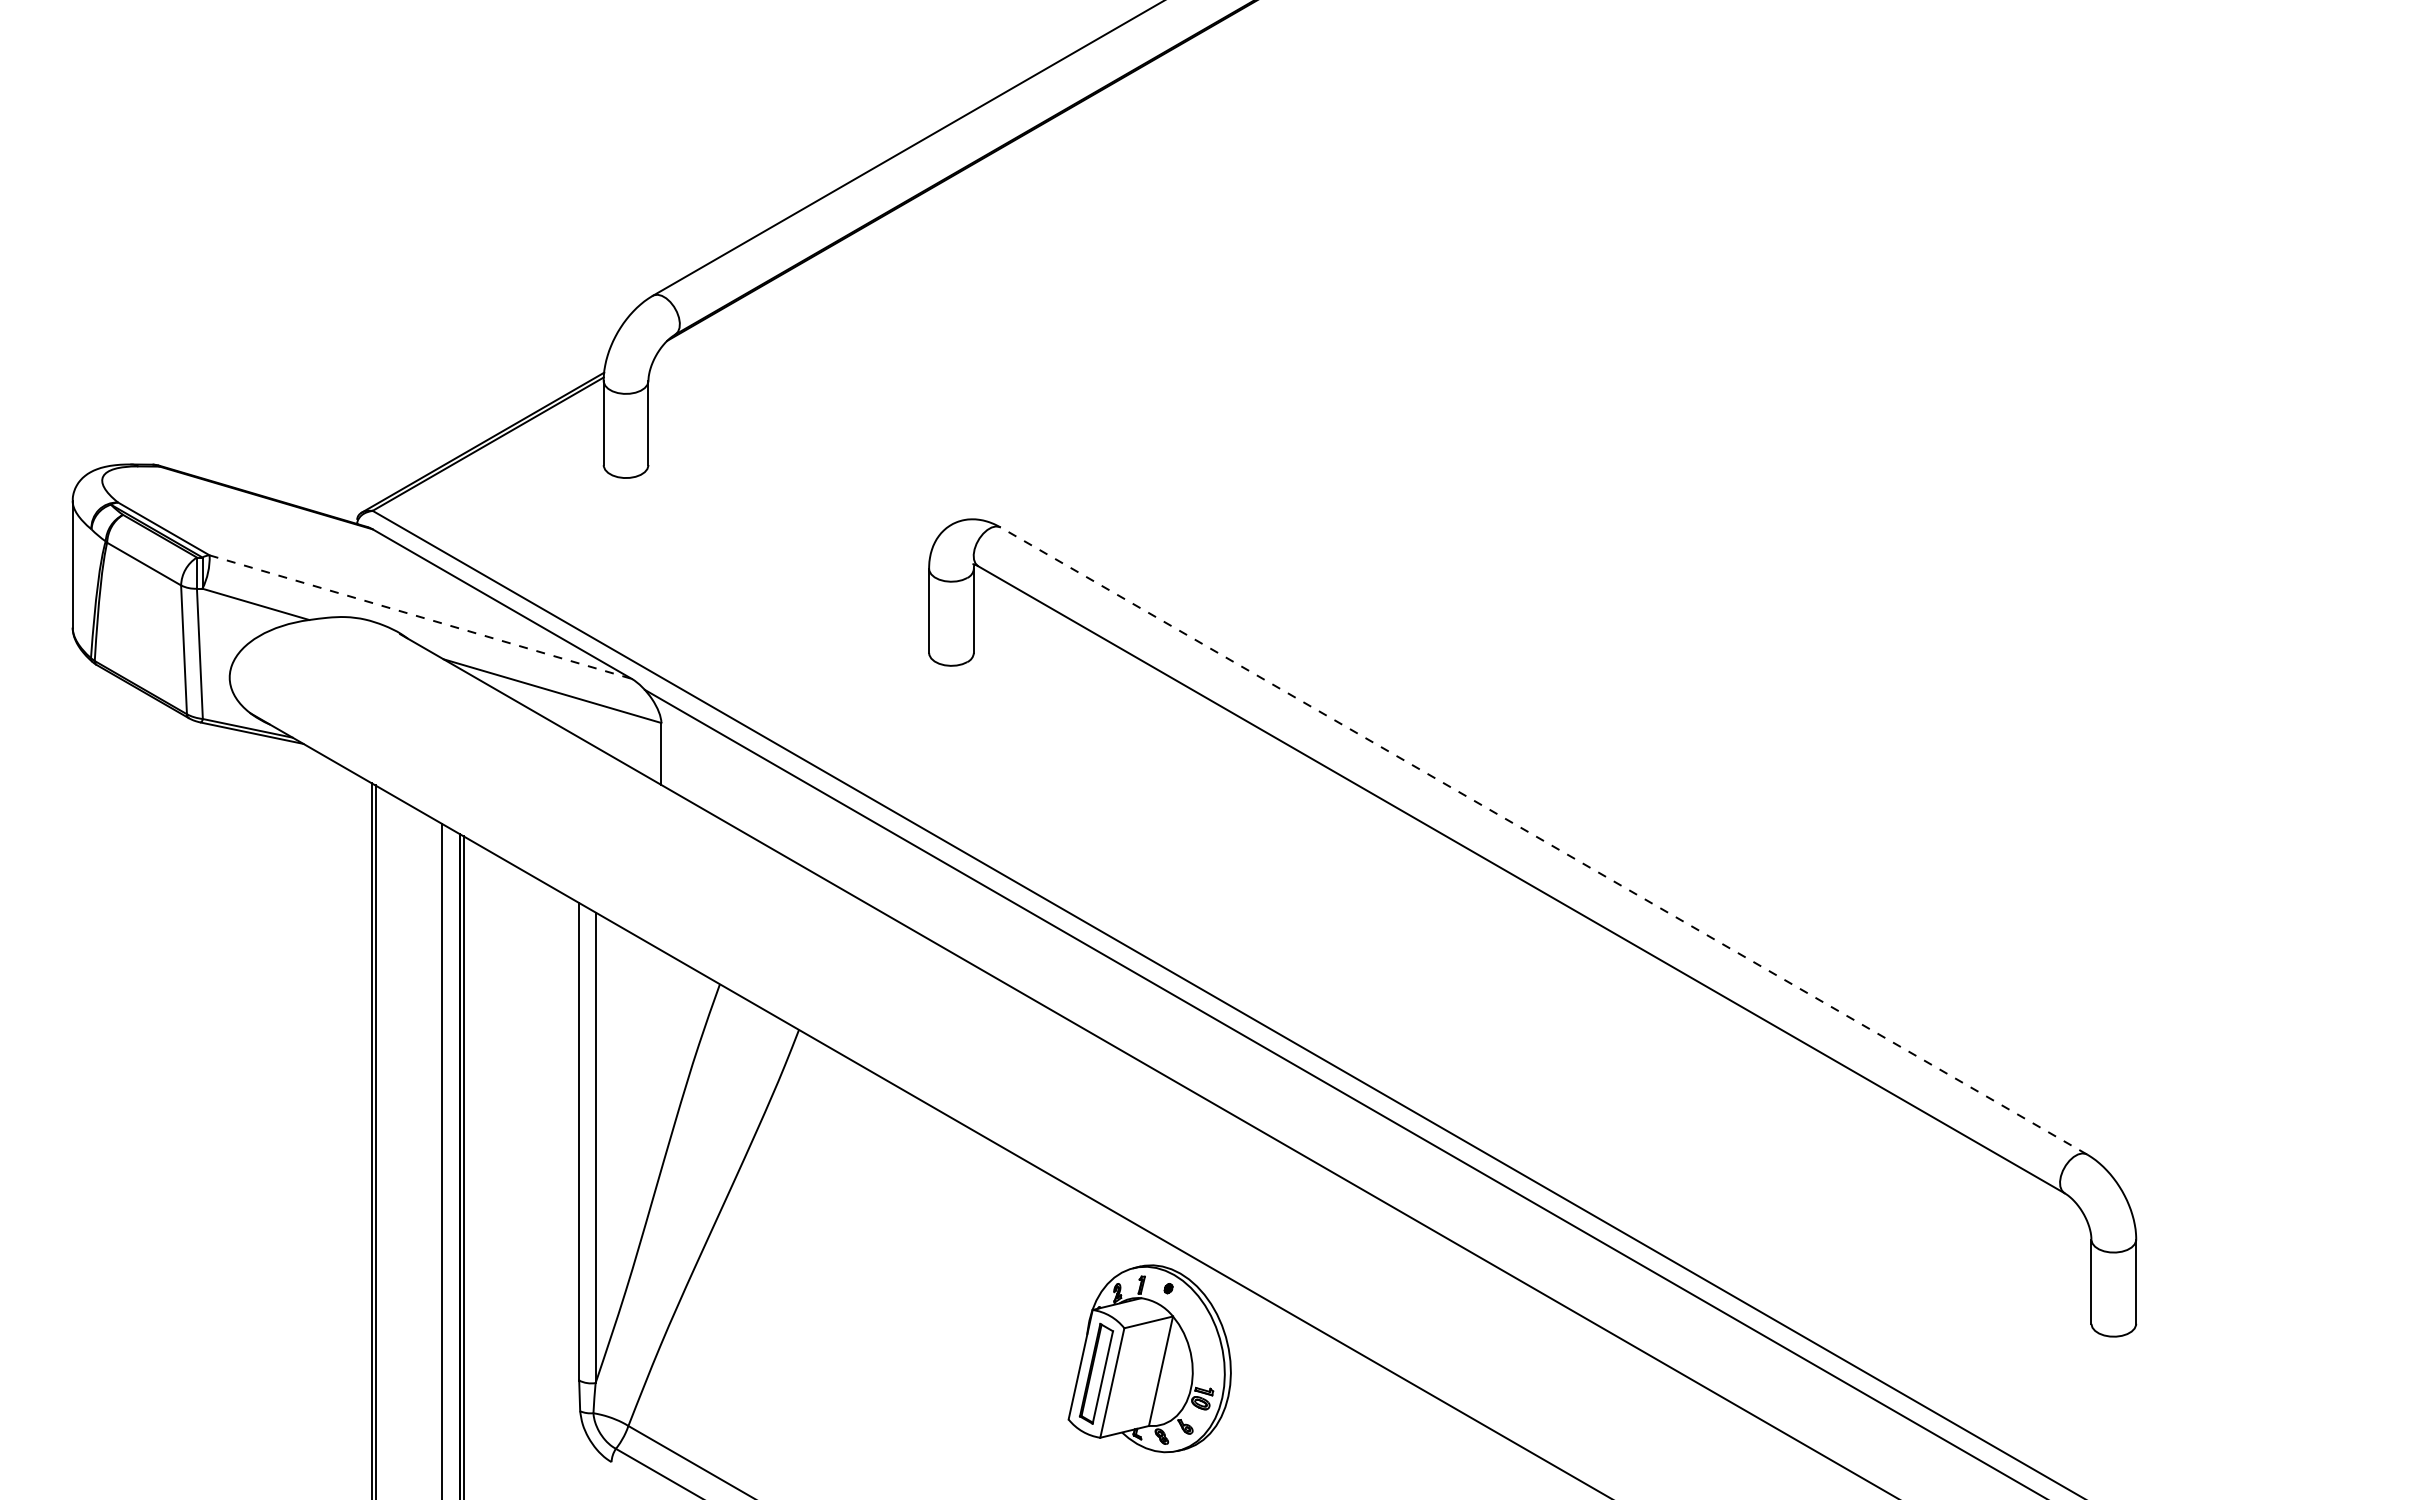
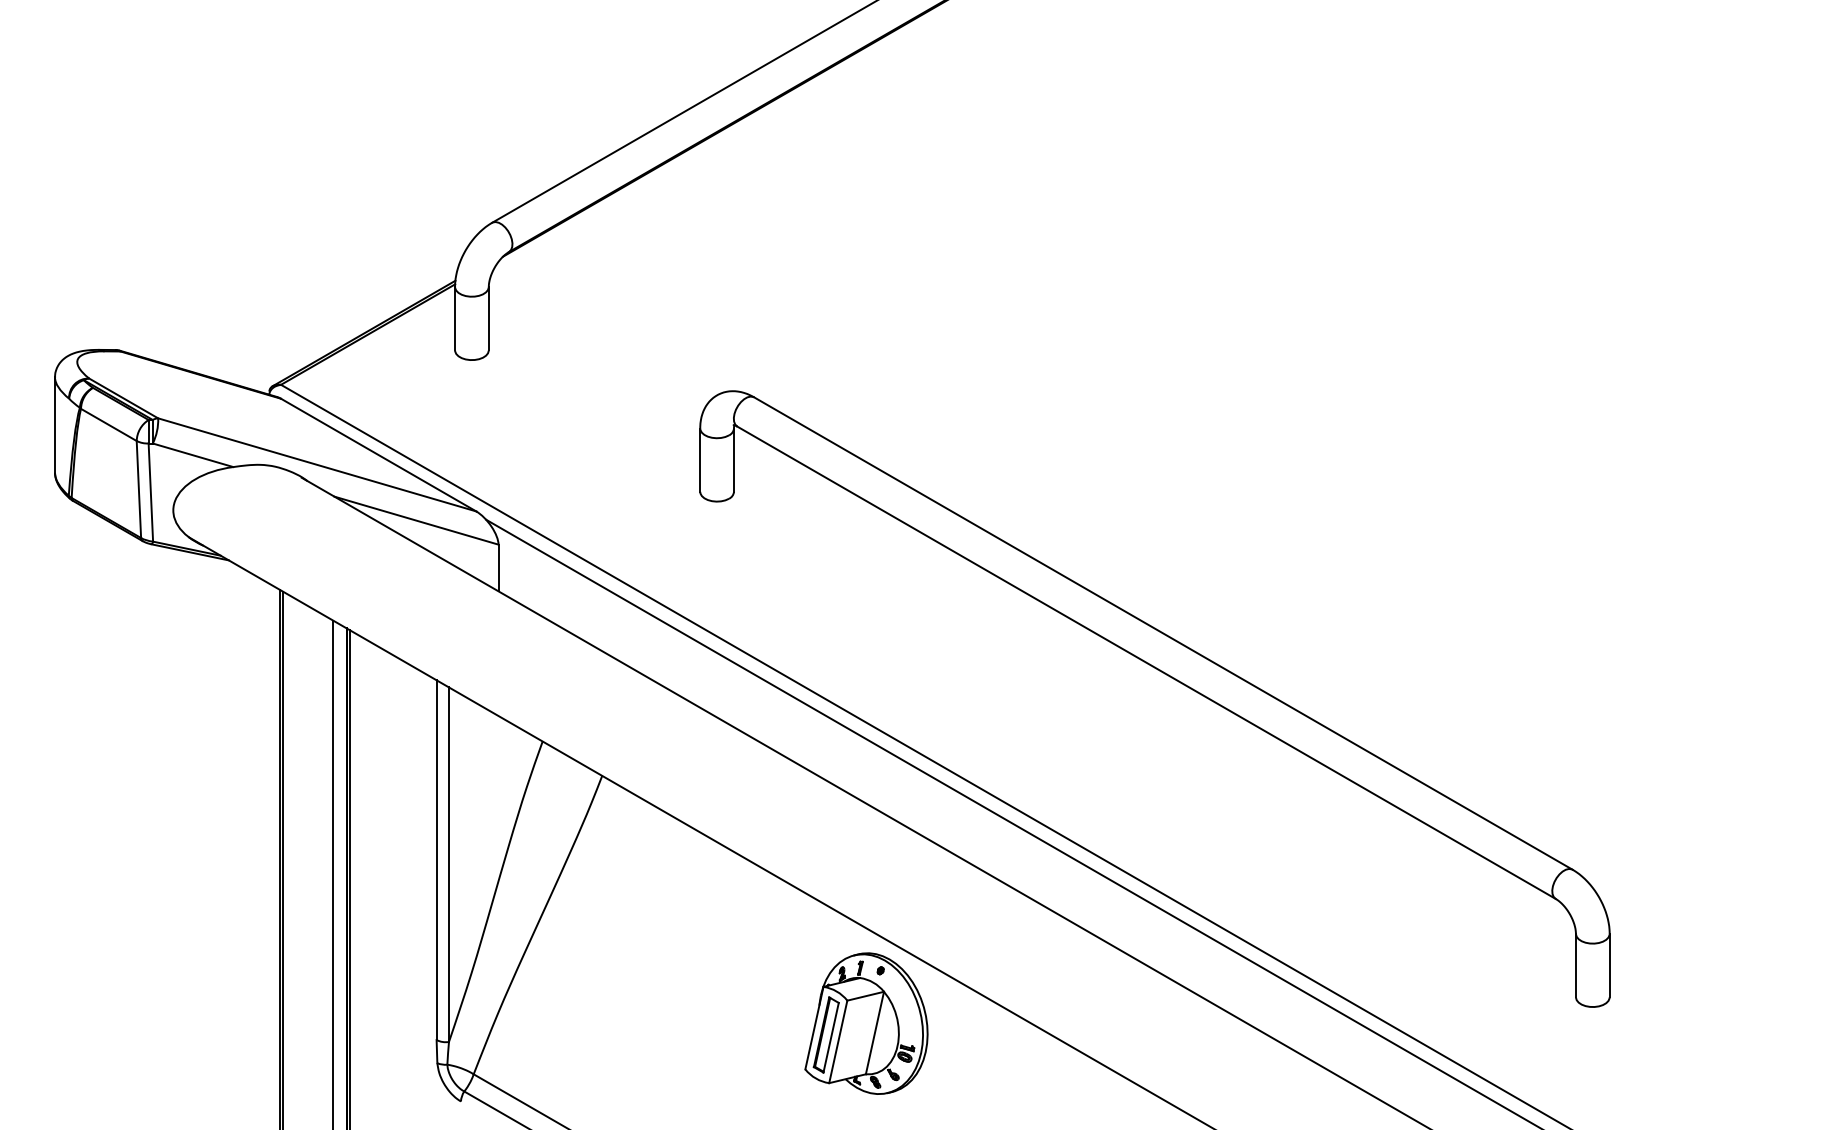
line: (420, 617) -> (317, 465), dashed -> solid
line: (1543, 840) -> (1163, 633), dashed -> solid

